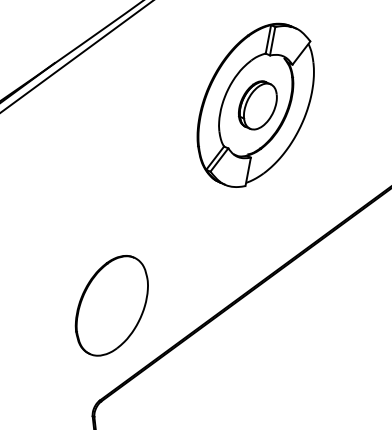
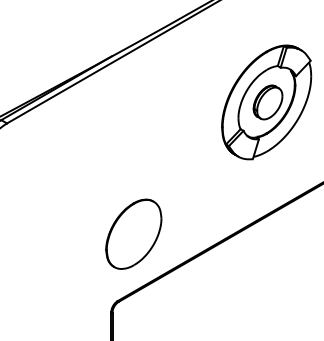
part: (255, 105) -> (266, 102), moved

